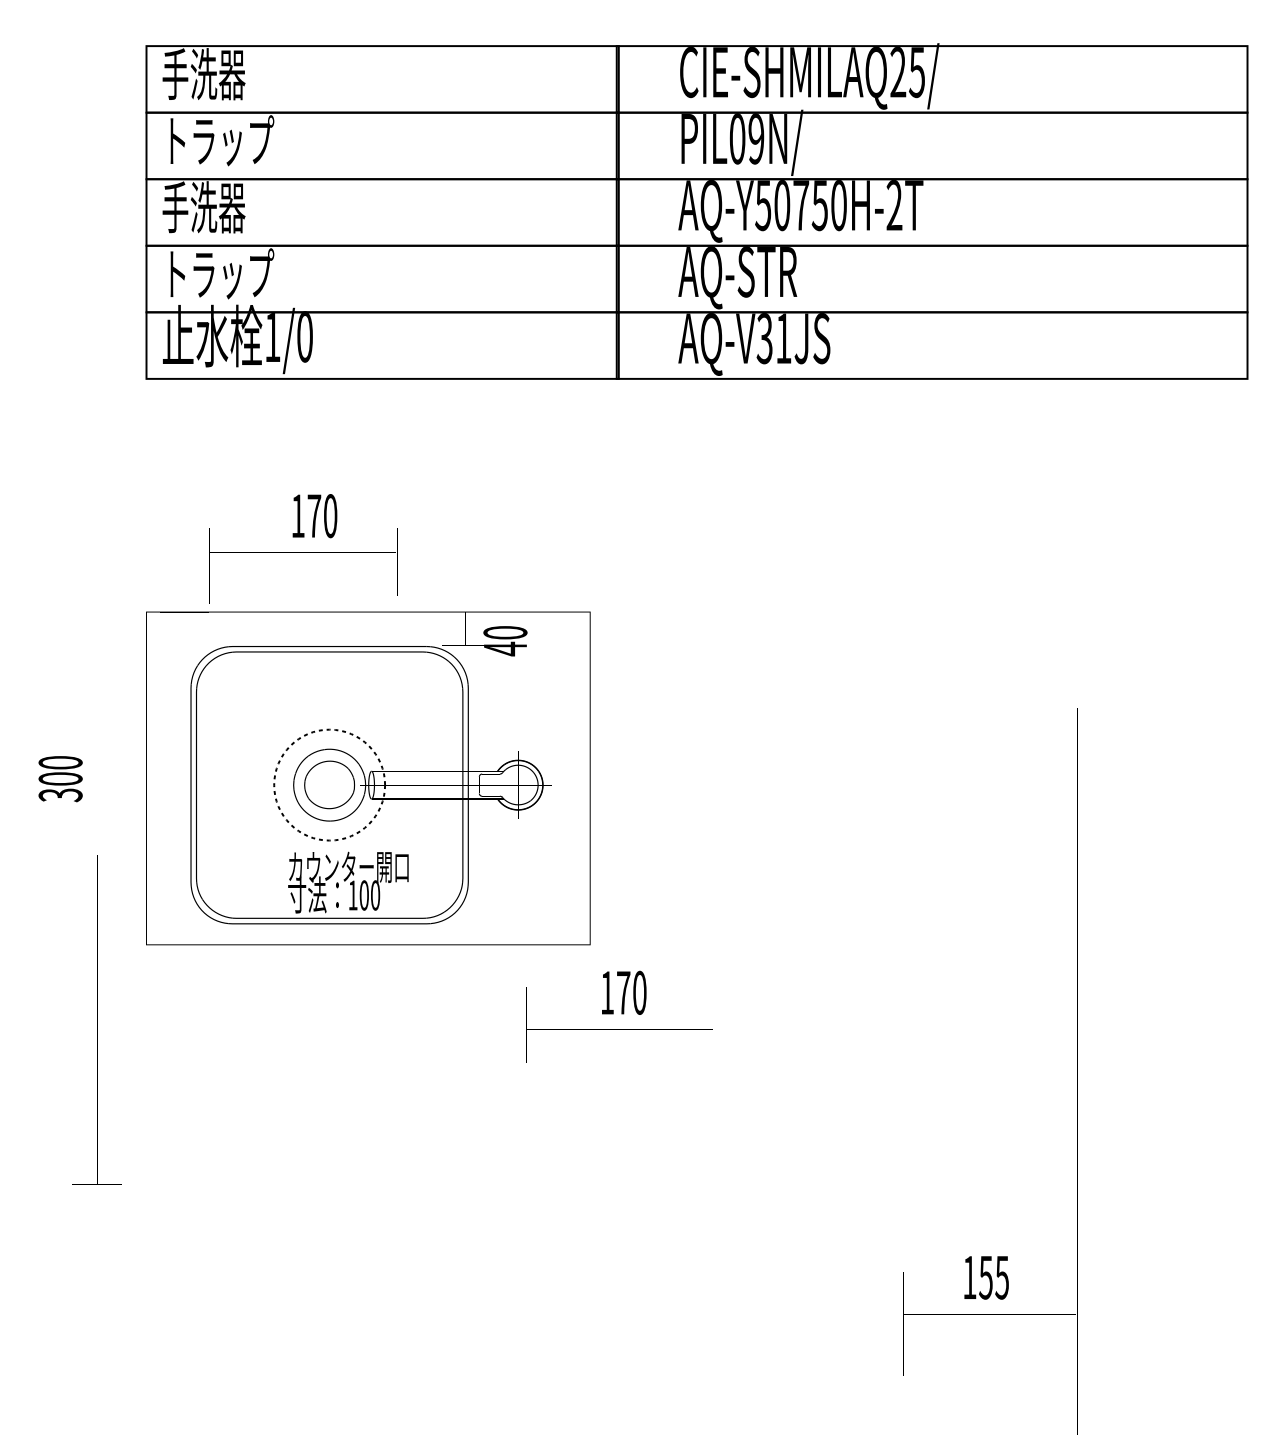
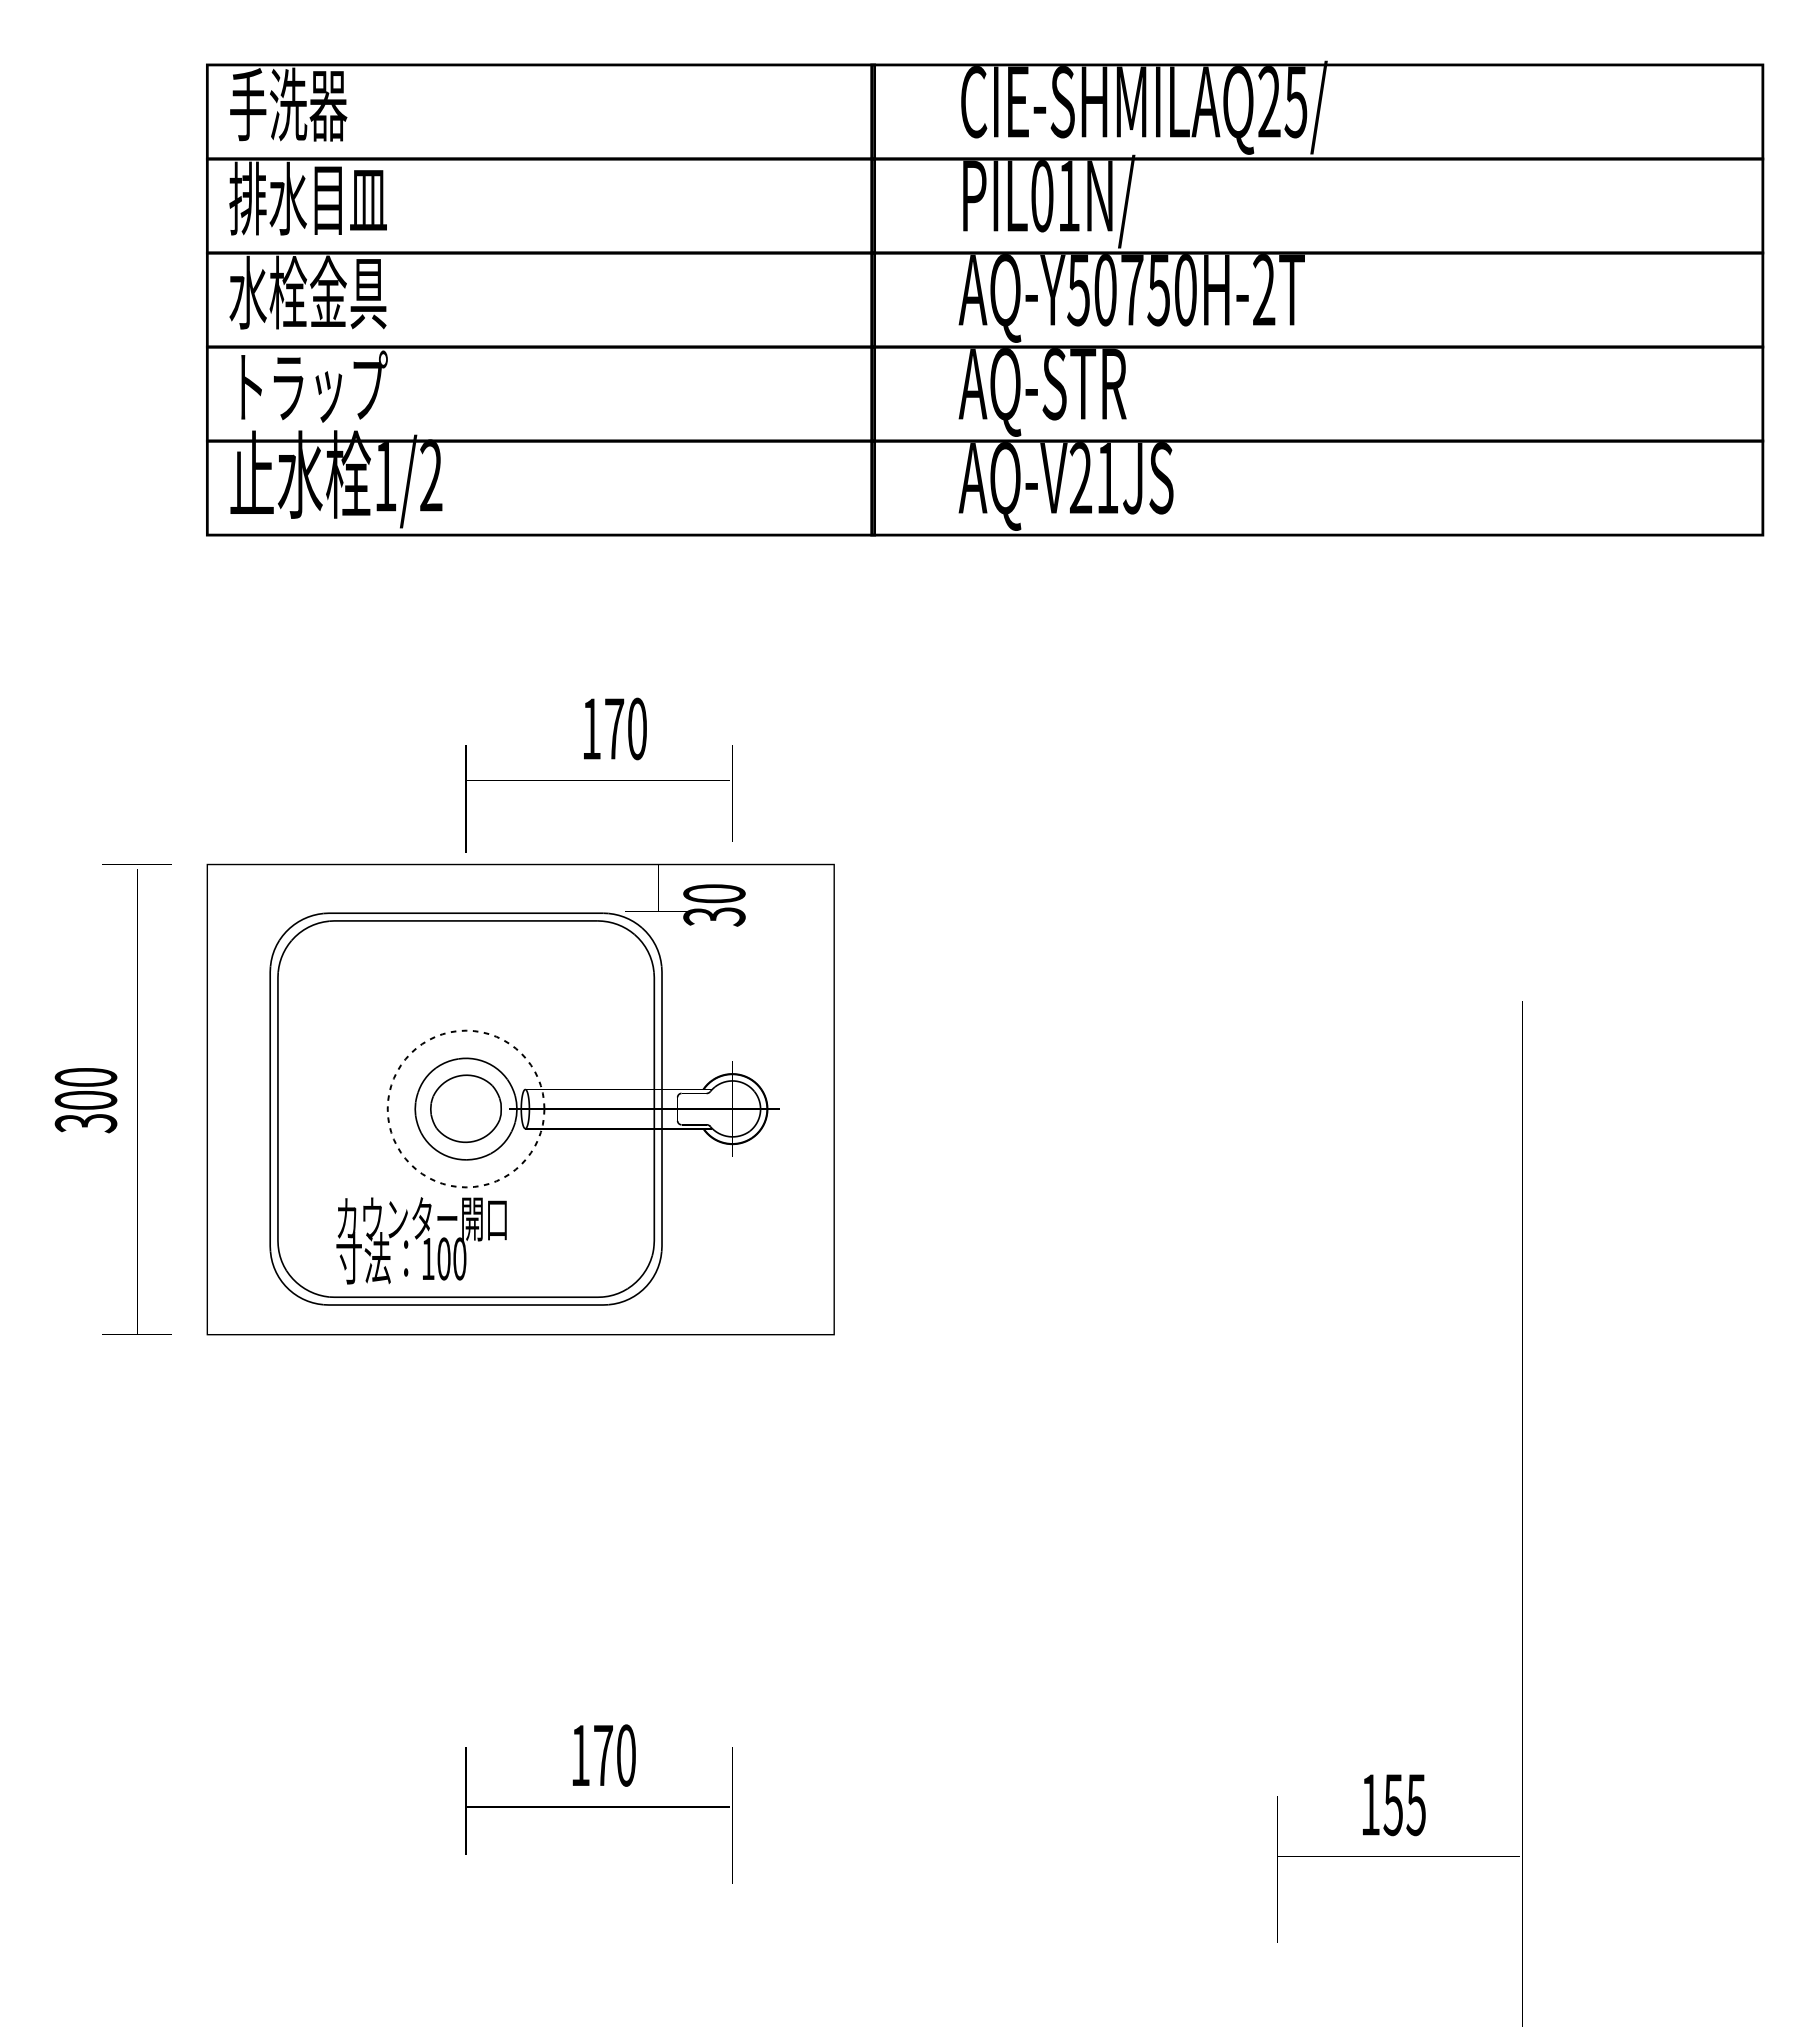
text: (756, 139) -> (1068, 196), PIL09N/ -> PIL01N/
text: (218, 140) -> (308, 198), トラップ -> 排水目皿
text: (217, 207) -> (307, 292), 手洗器 -> 水栓金具
text: (305, 336) -> (431, 475), 1/0 -> 1/2
text: (764, 338) -> (1080, 478), AQ-V31JS -> AQ-V21JS
text: (303, 548) -> (598, 774), moved
text: (505, 648) -> (714, 916), 40 -> 30
text: (348, 882) -> (421, 1240), moved
part: (96, 1018) -> (136, 1099), moved
text: (620, 1026) -> (598, 1803), moved

